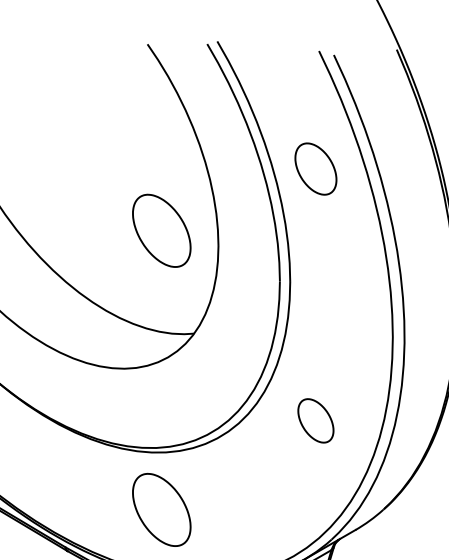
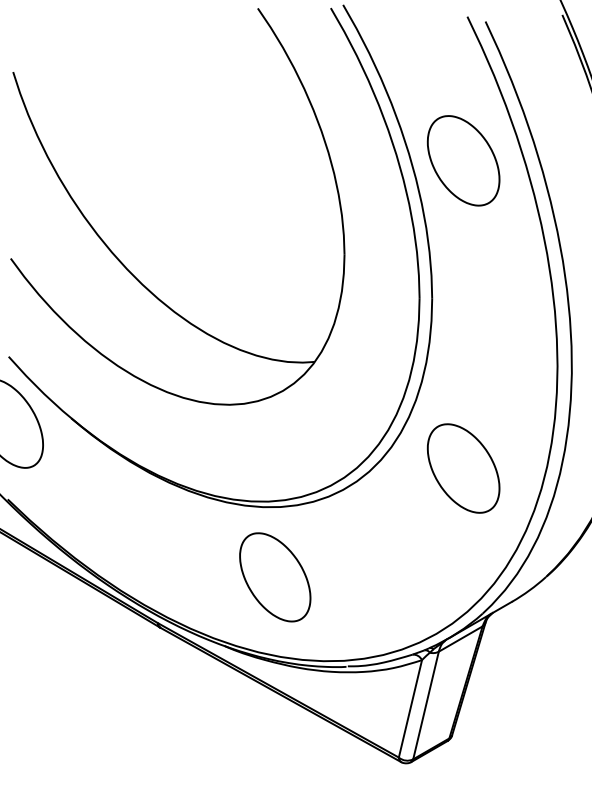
part: (315, 168) -> (463, 160), size x1.43
part: (161, 230) -> (275, 236), removed
part: (315, 420) -> (463, 468), size x1.67

